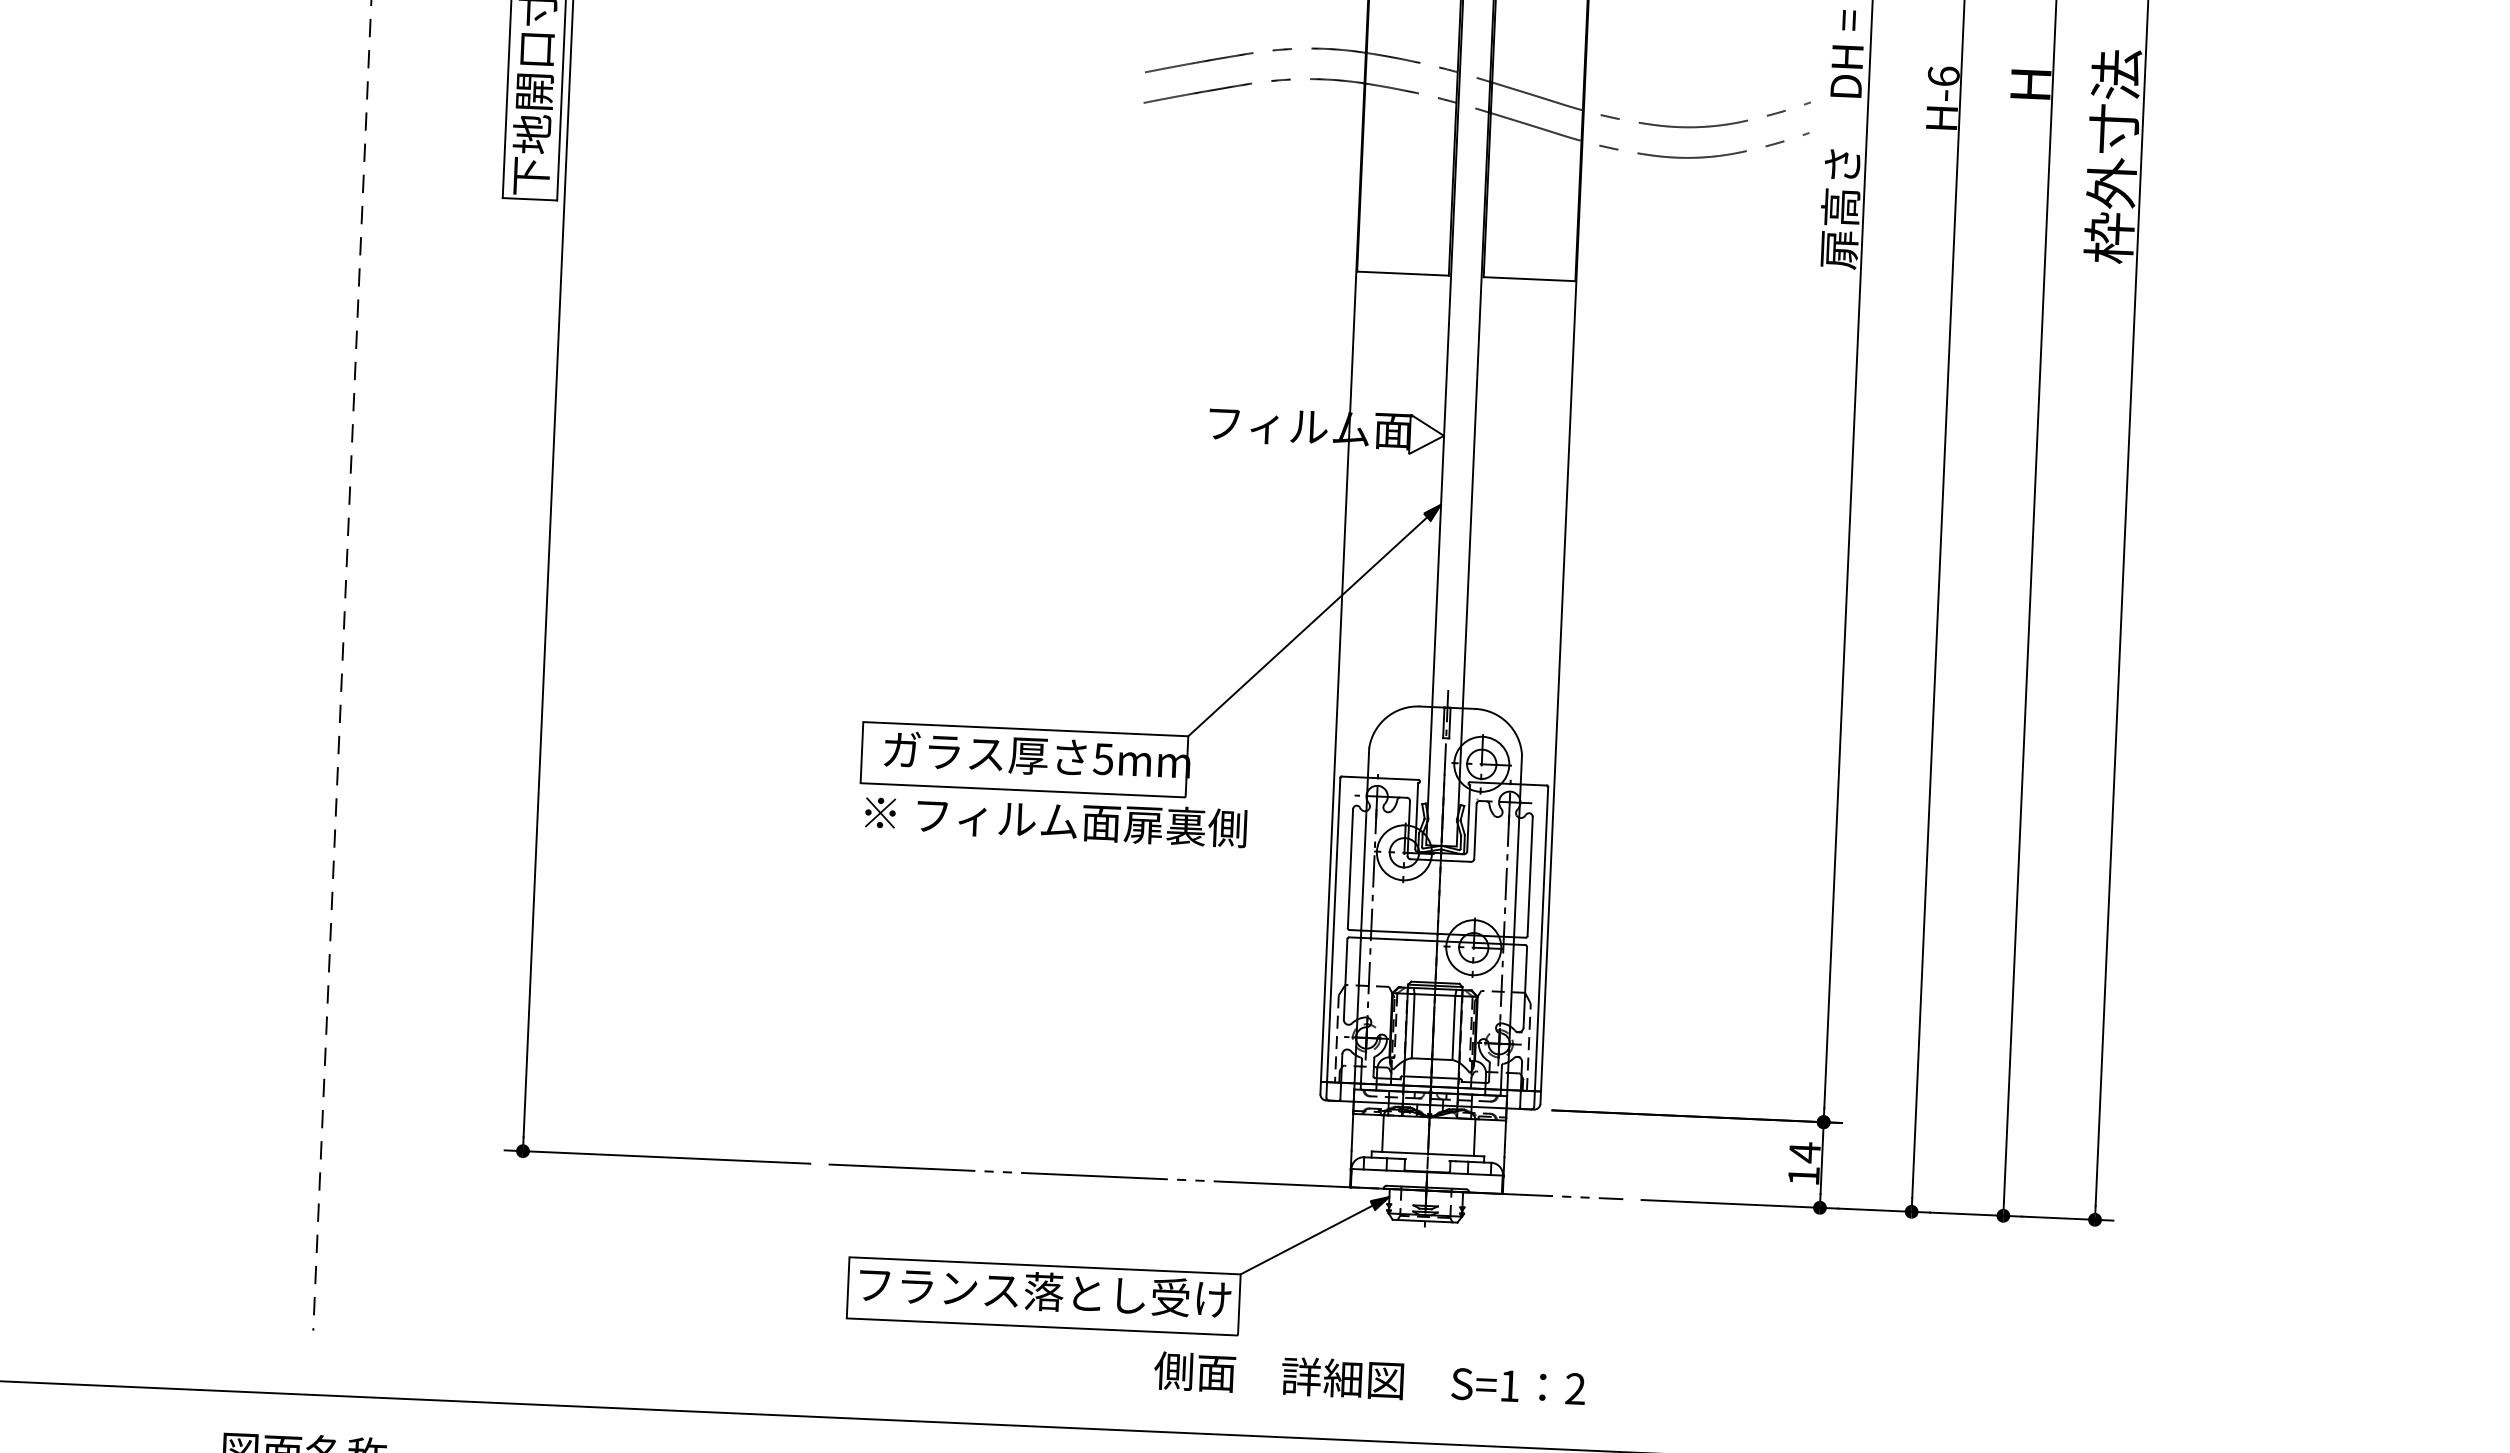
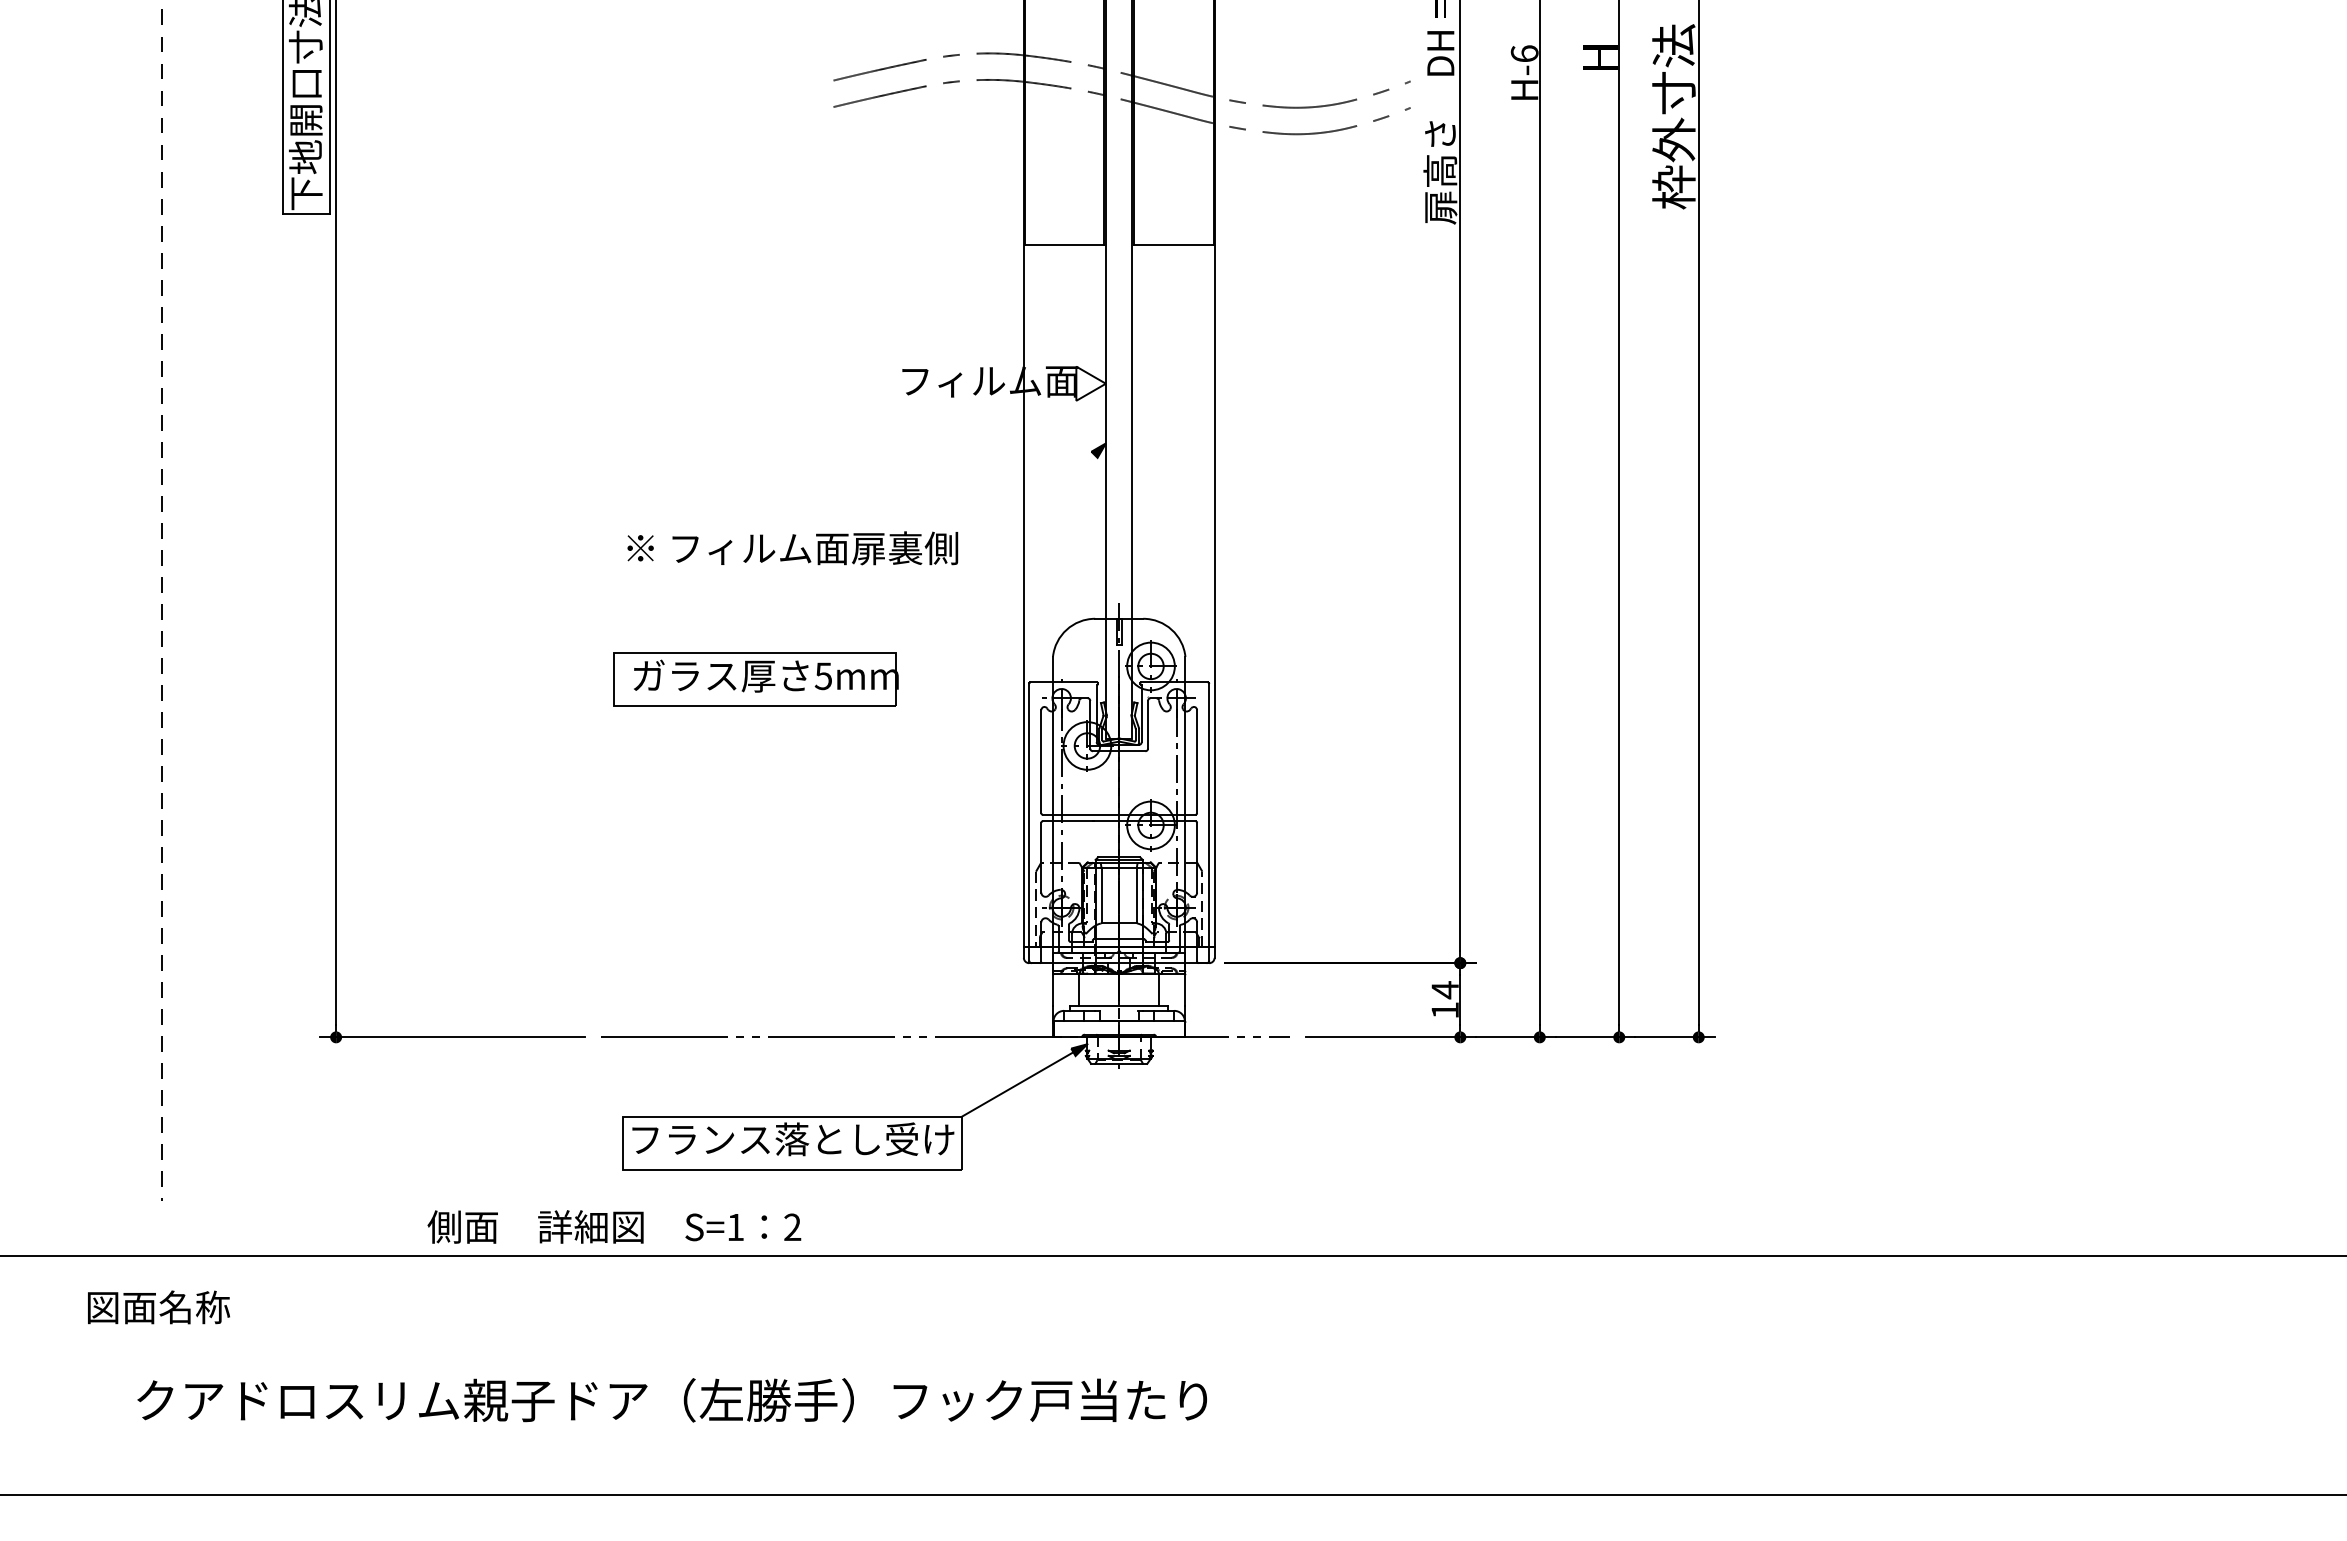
line: (1314, 620) -> (1000, 548), removed
text: (1055, 820) -> (792, 548), moved
text: (1369, 1379) -> (614, 1226), moved

